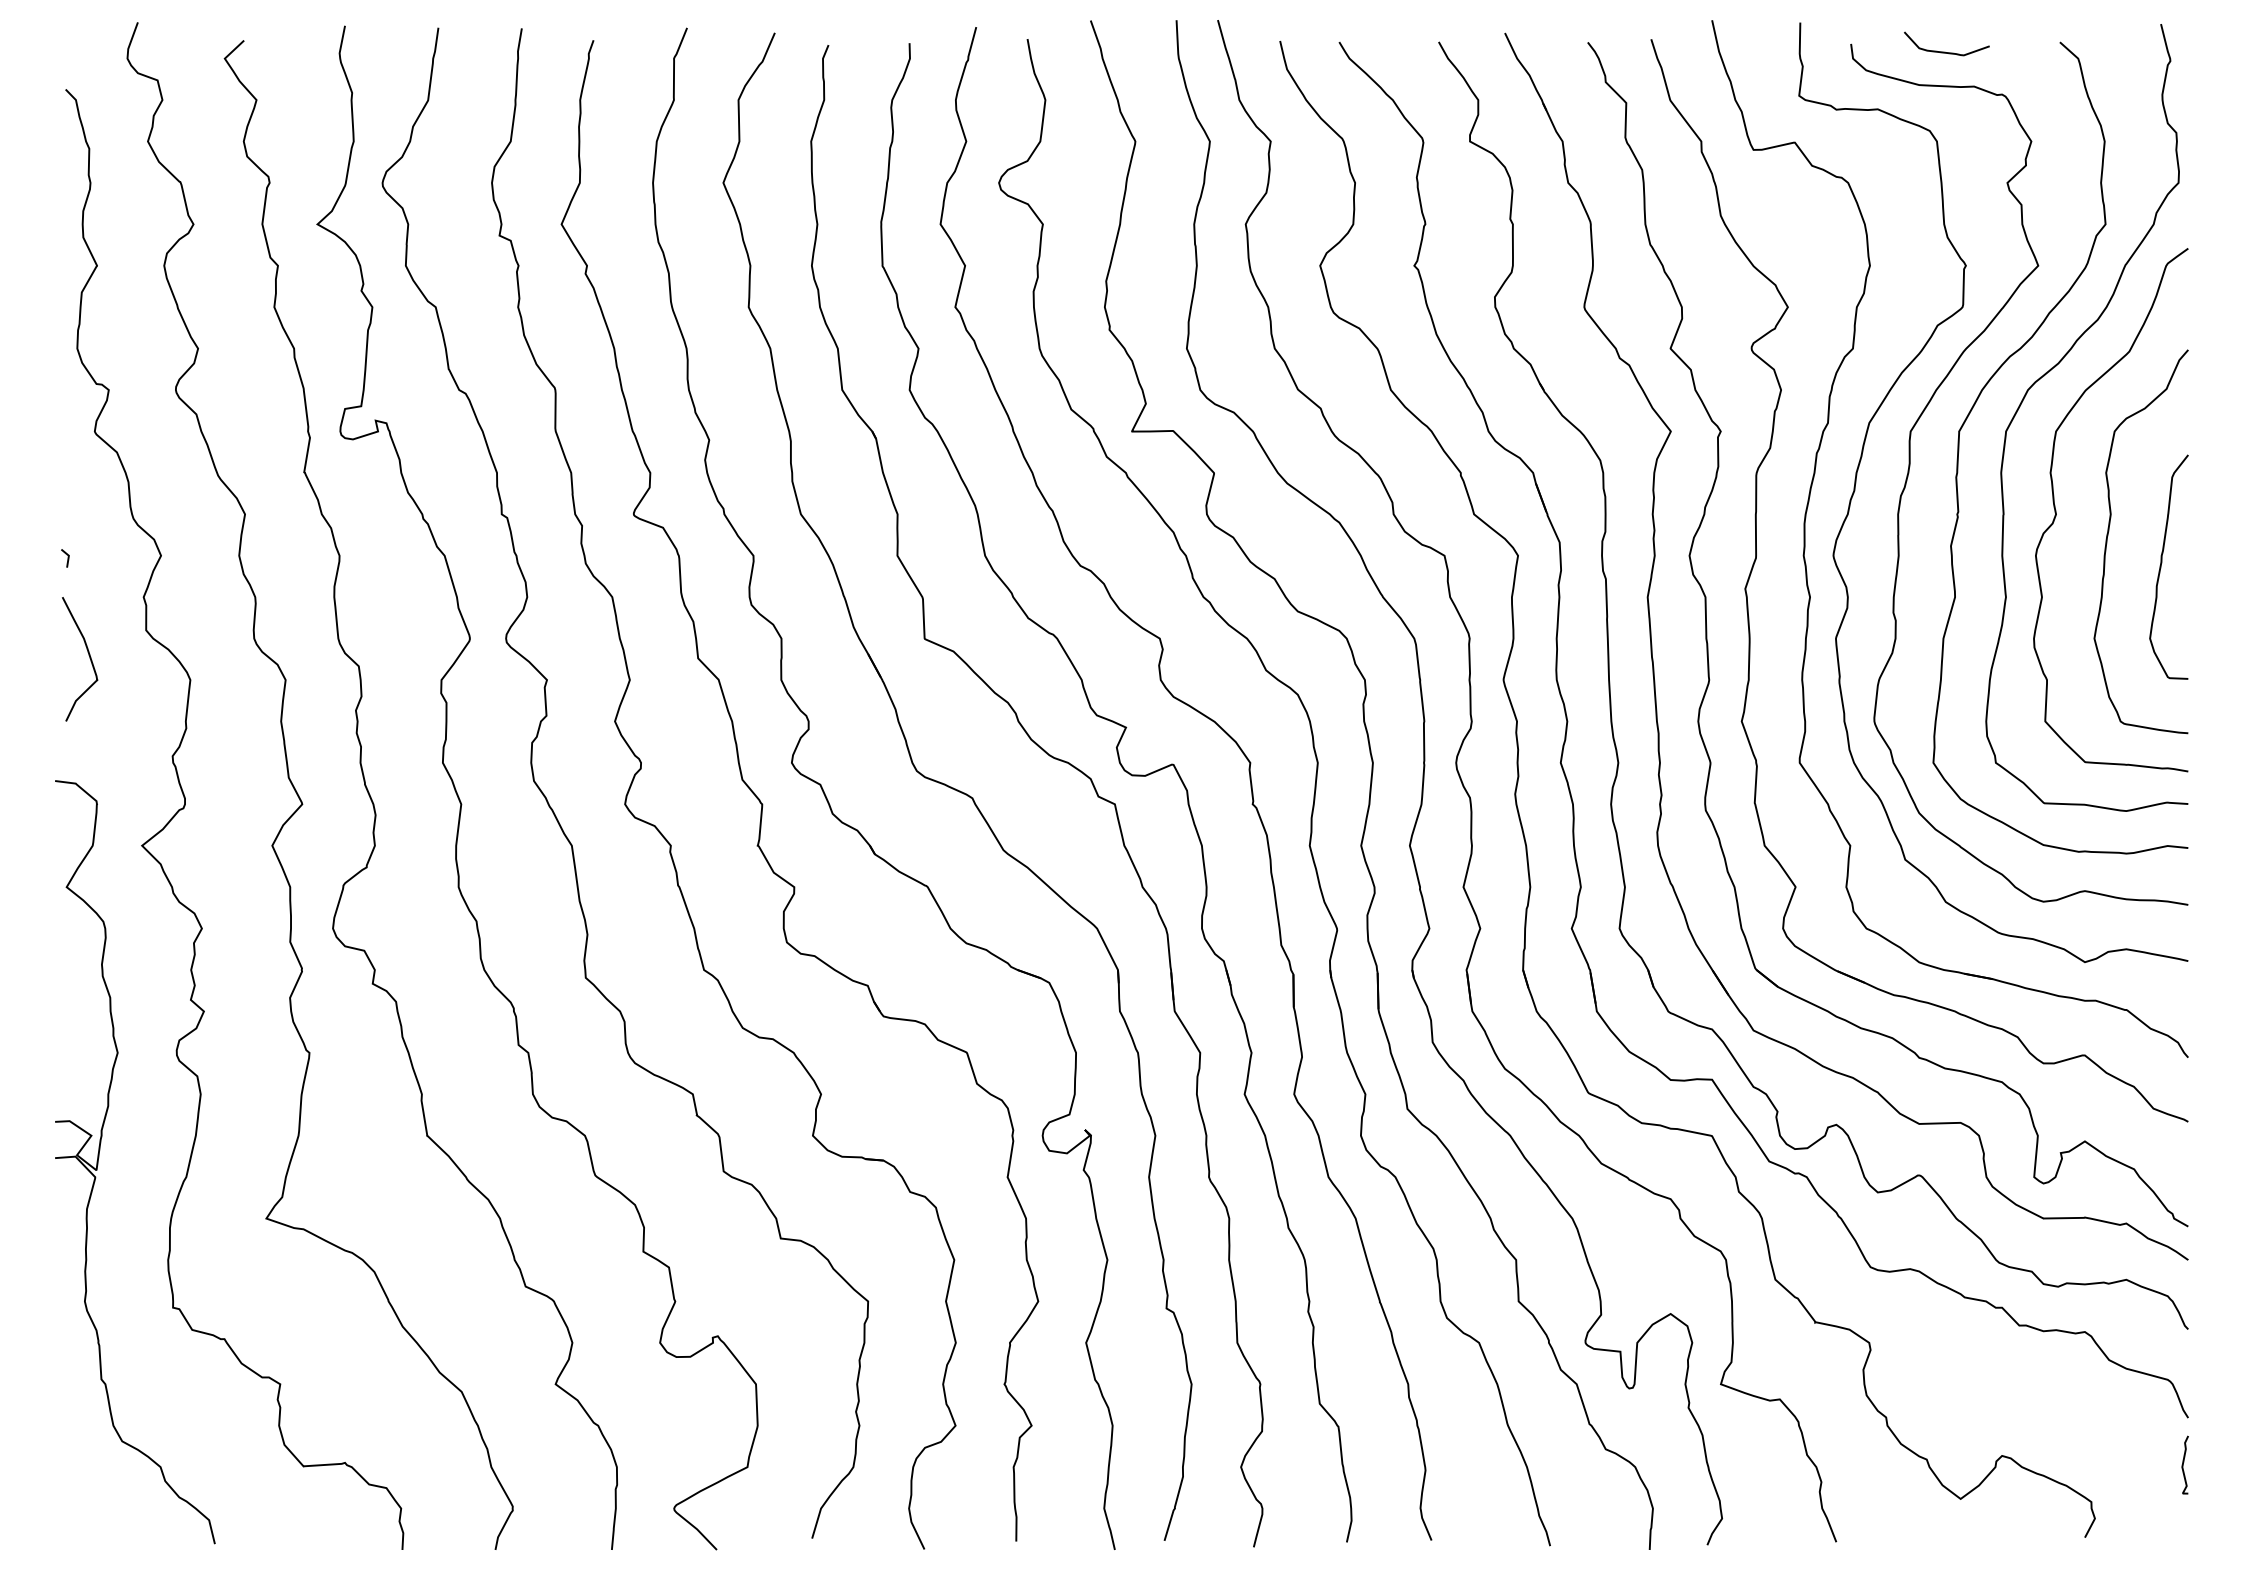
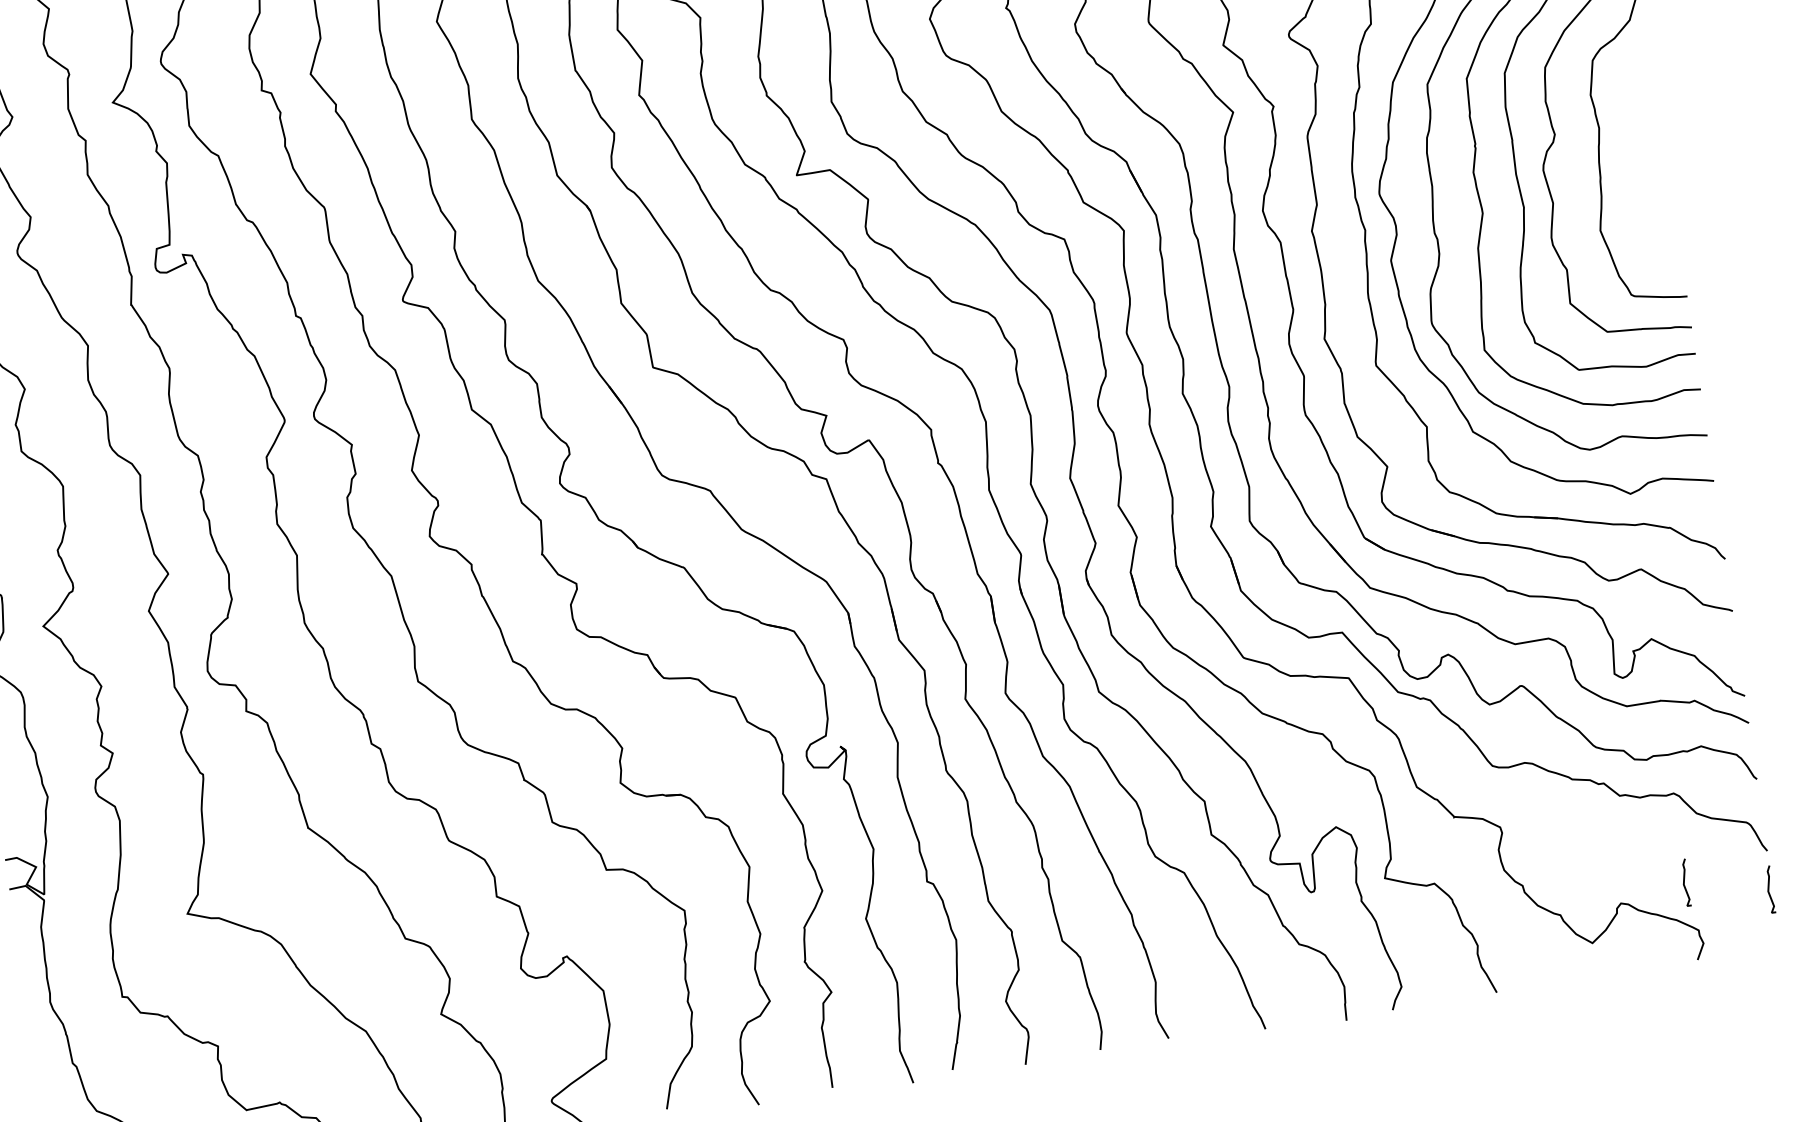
curve: (2162, 563) -> (1646, 161), removed
curve: (2082, 1441) -> (1684, 882), added

